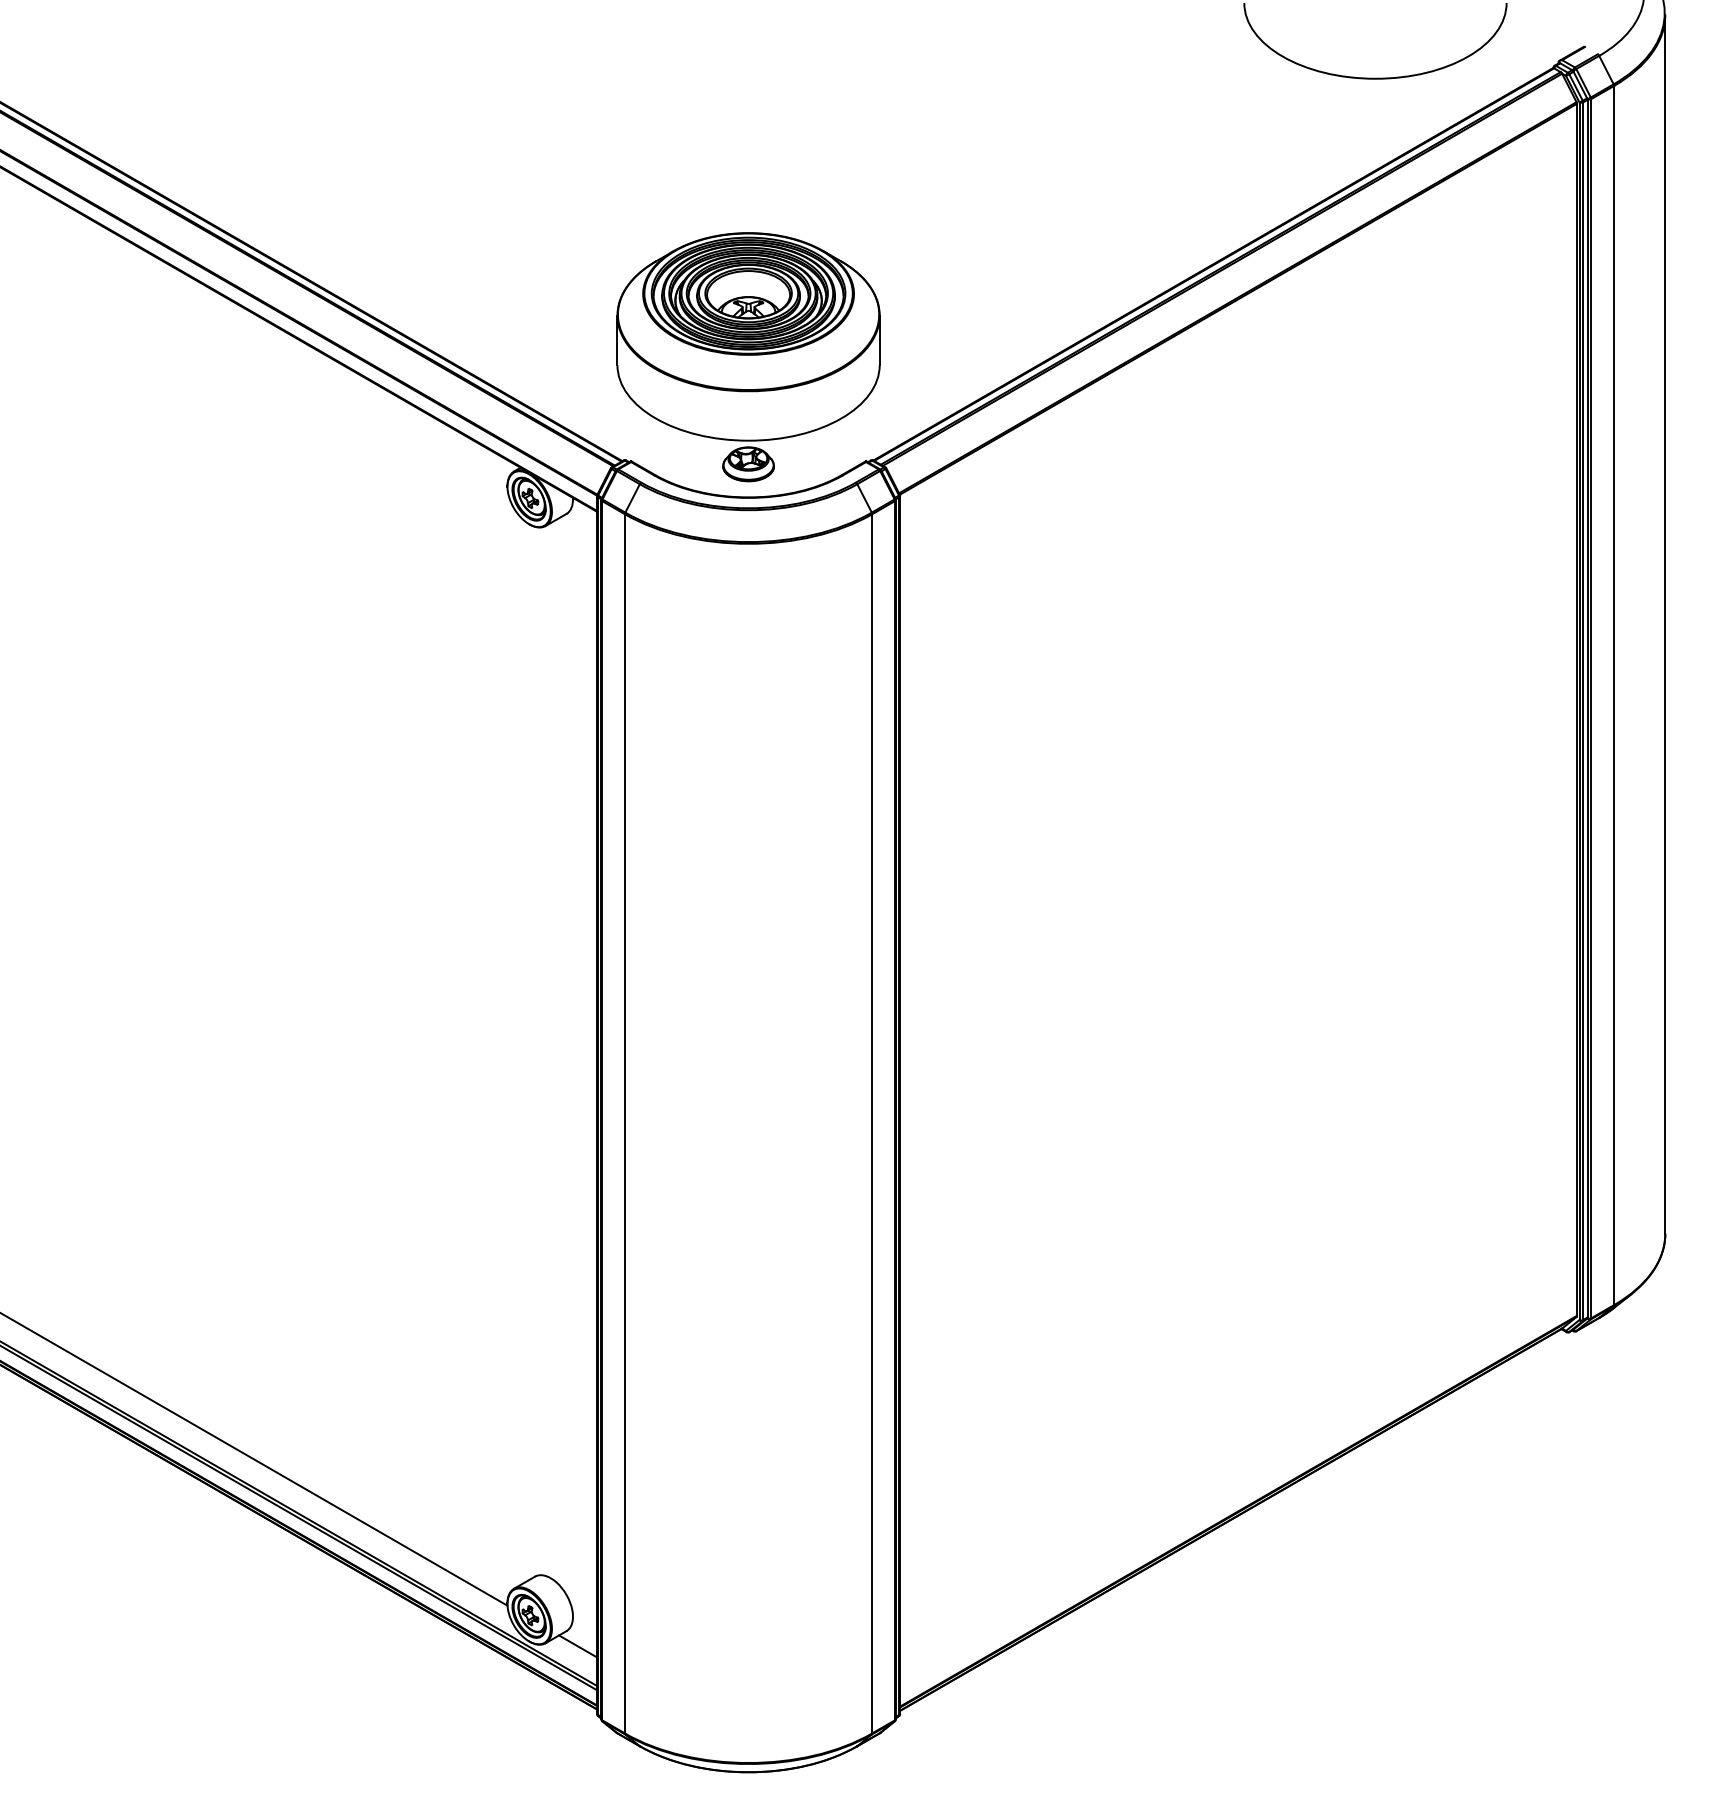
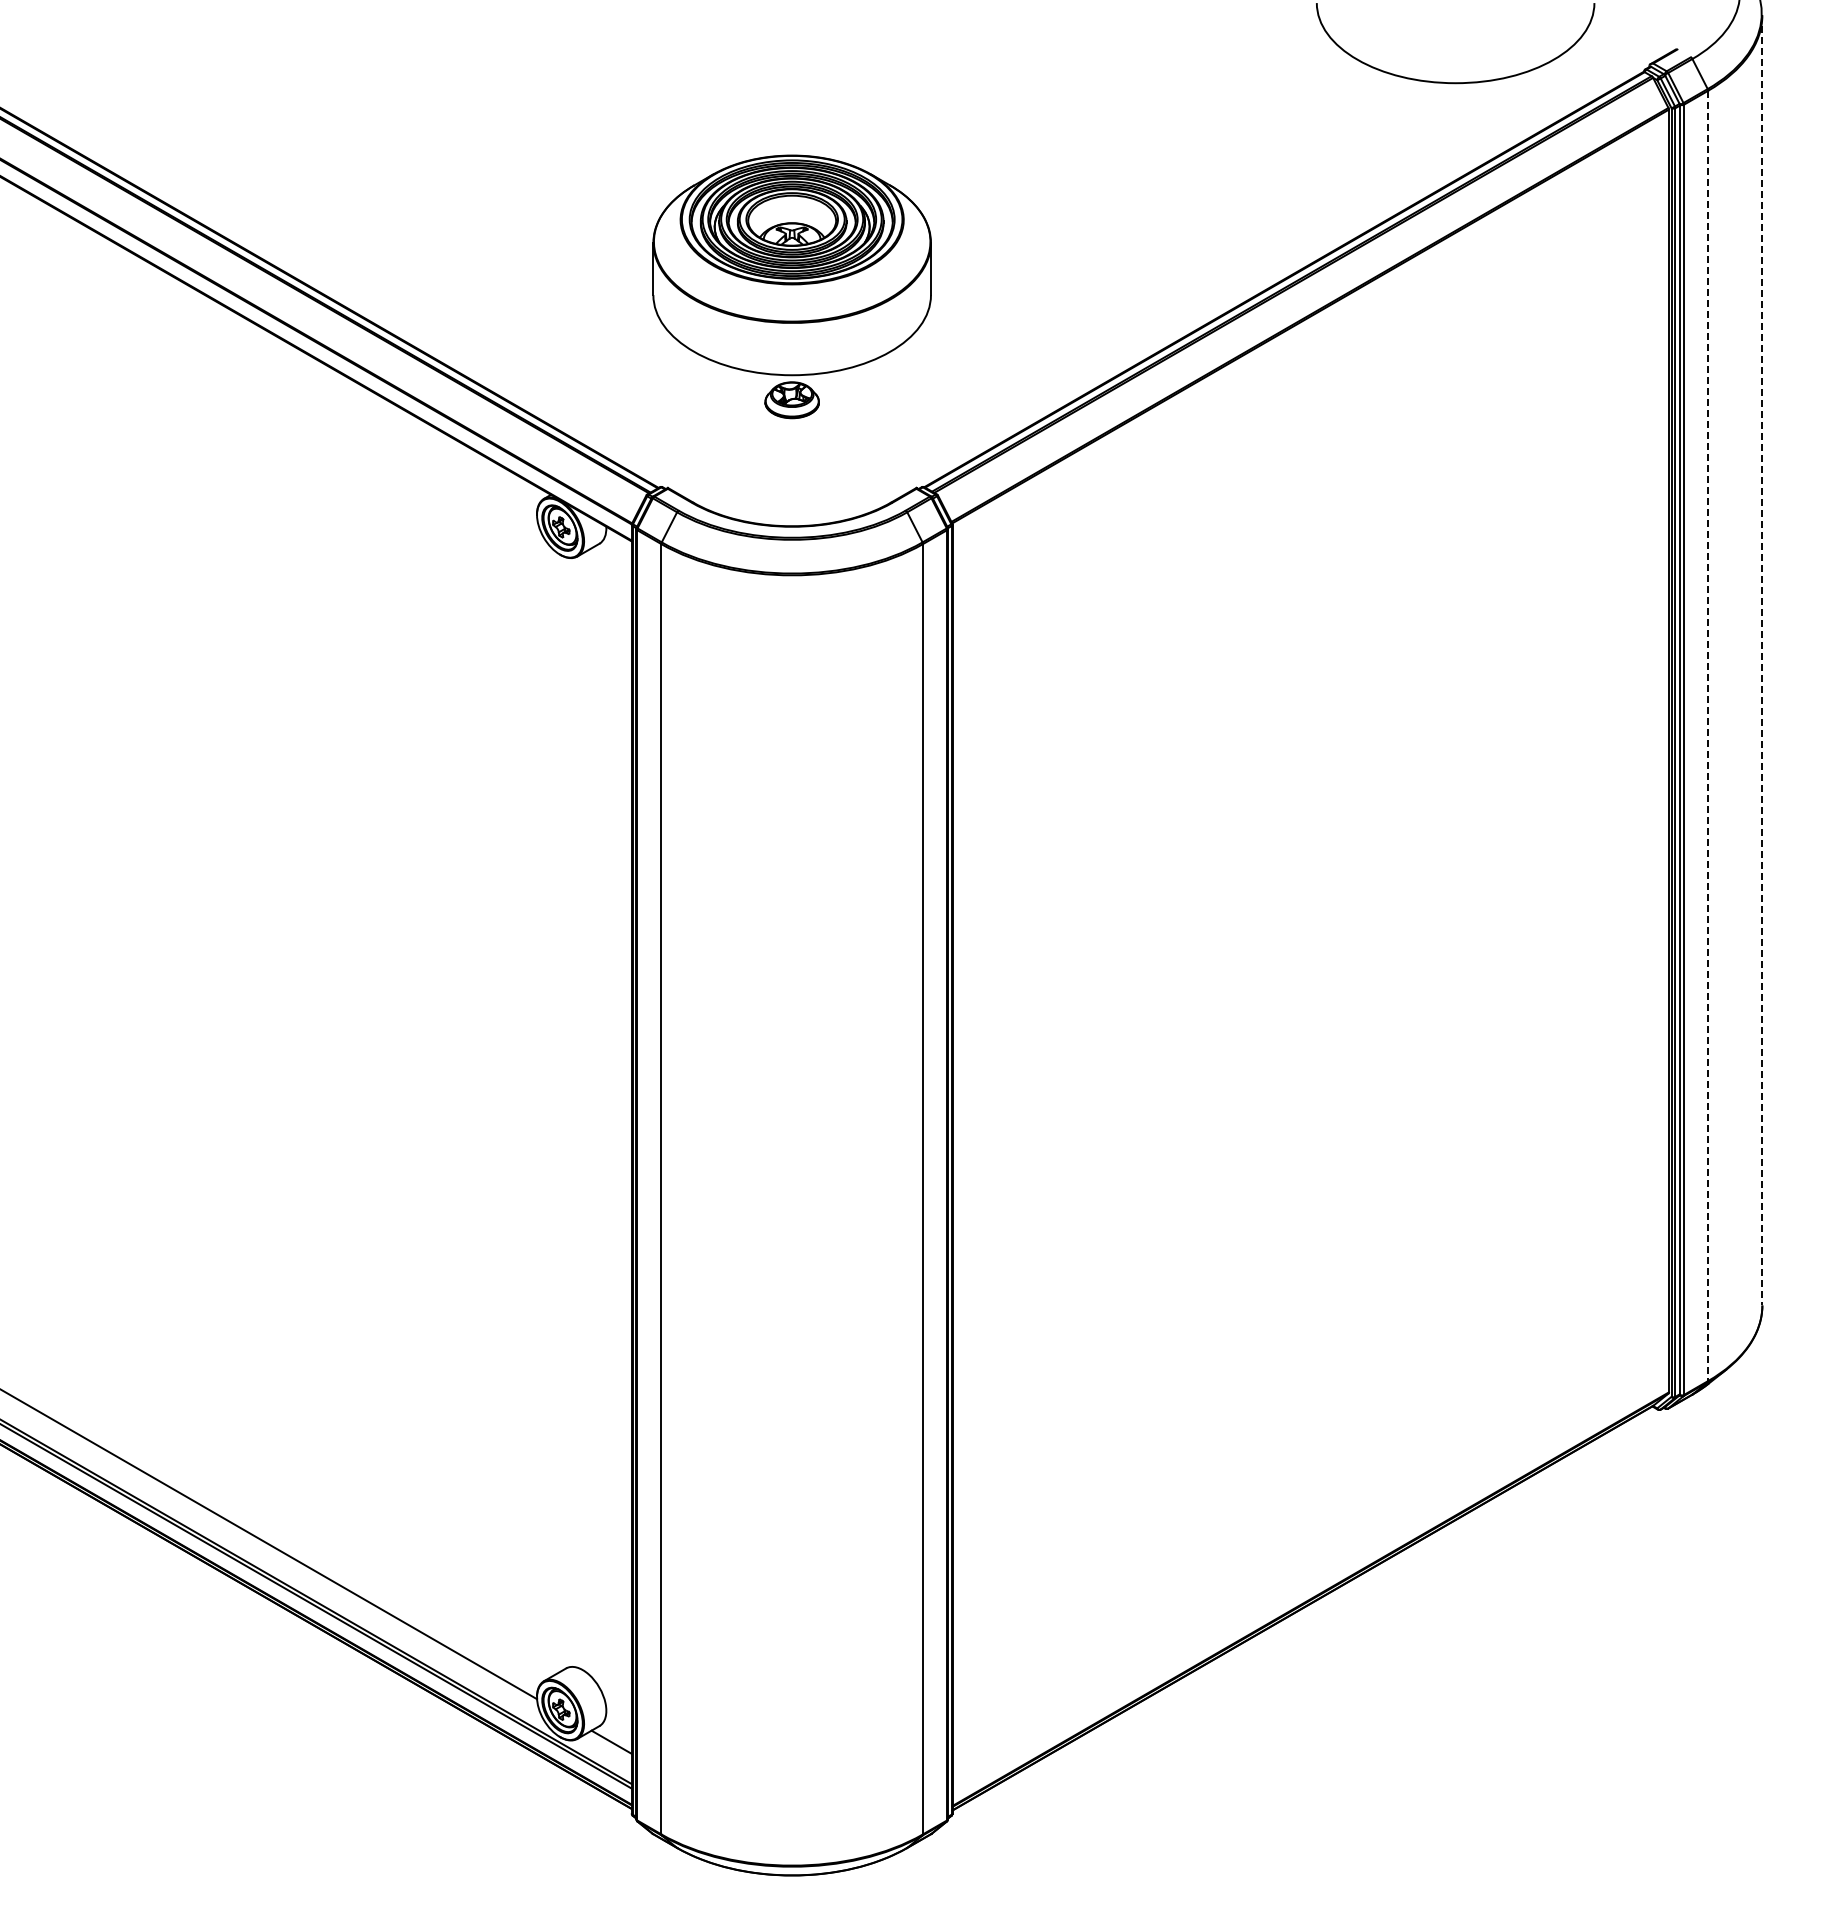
part: (747, 356) -> (791, 286), moved
line: (1665, 624) -> (1762, 660), solid -> dashed
line: (1614, 696) -> (1708, 736), solid -> dashed

